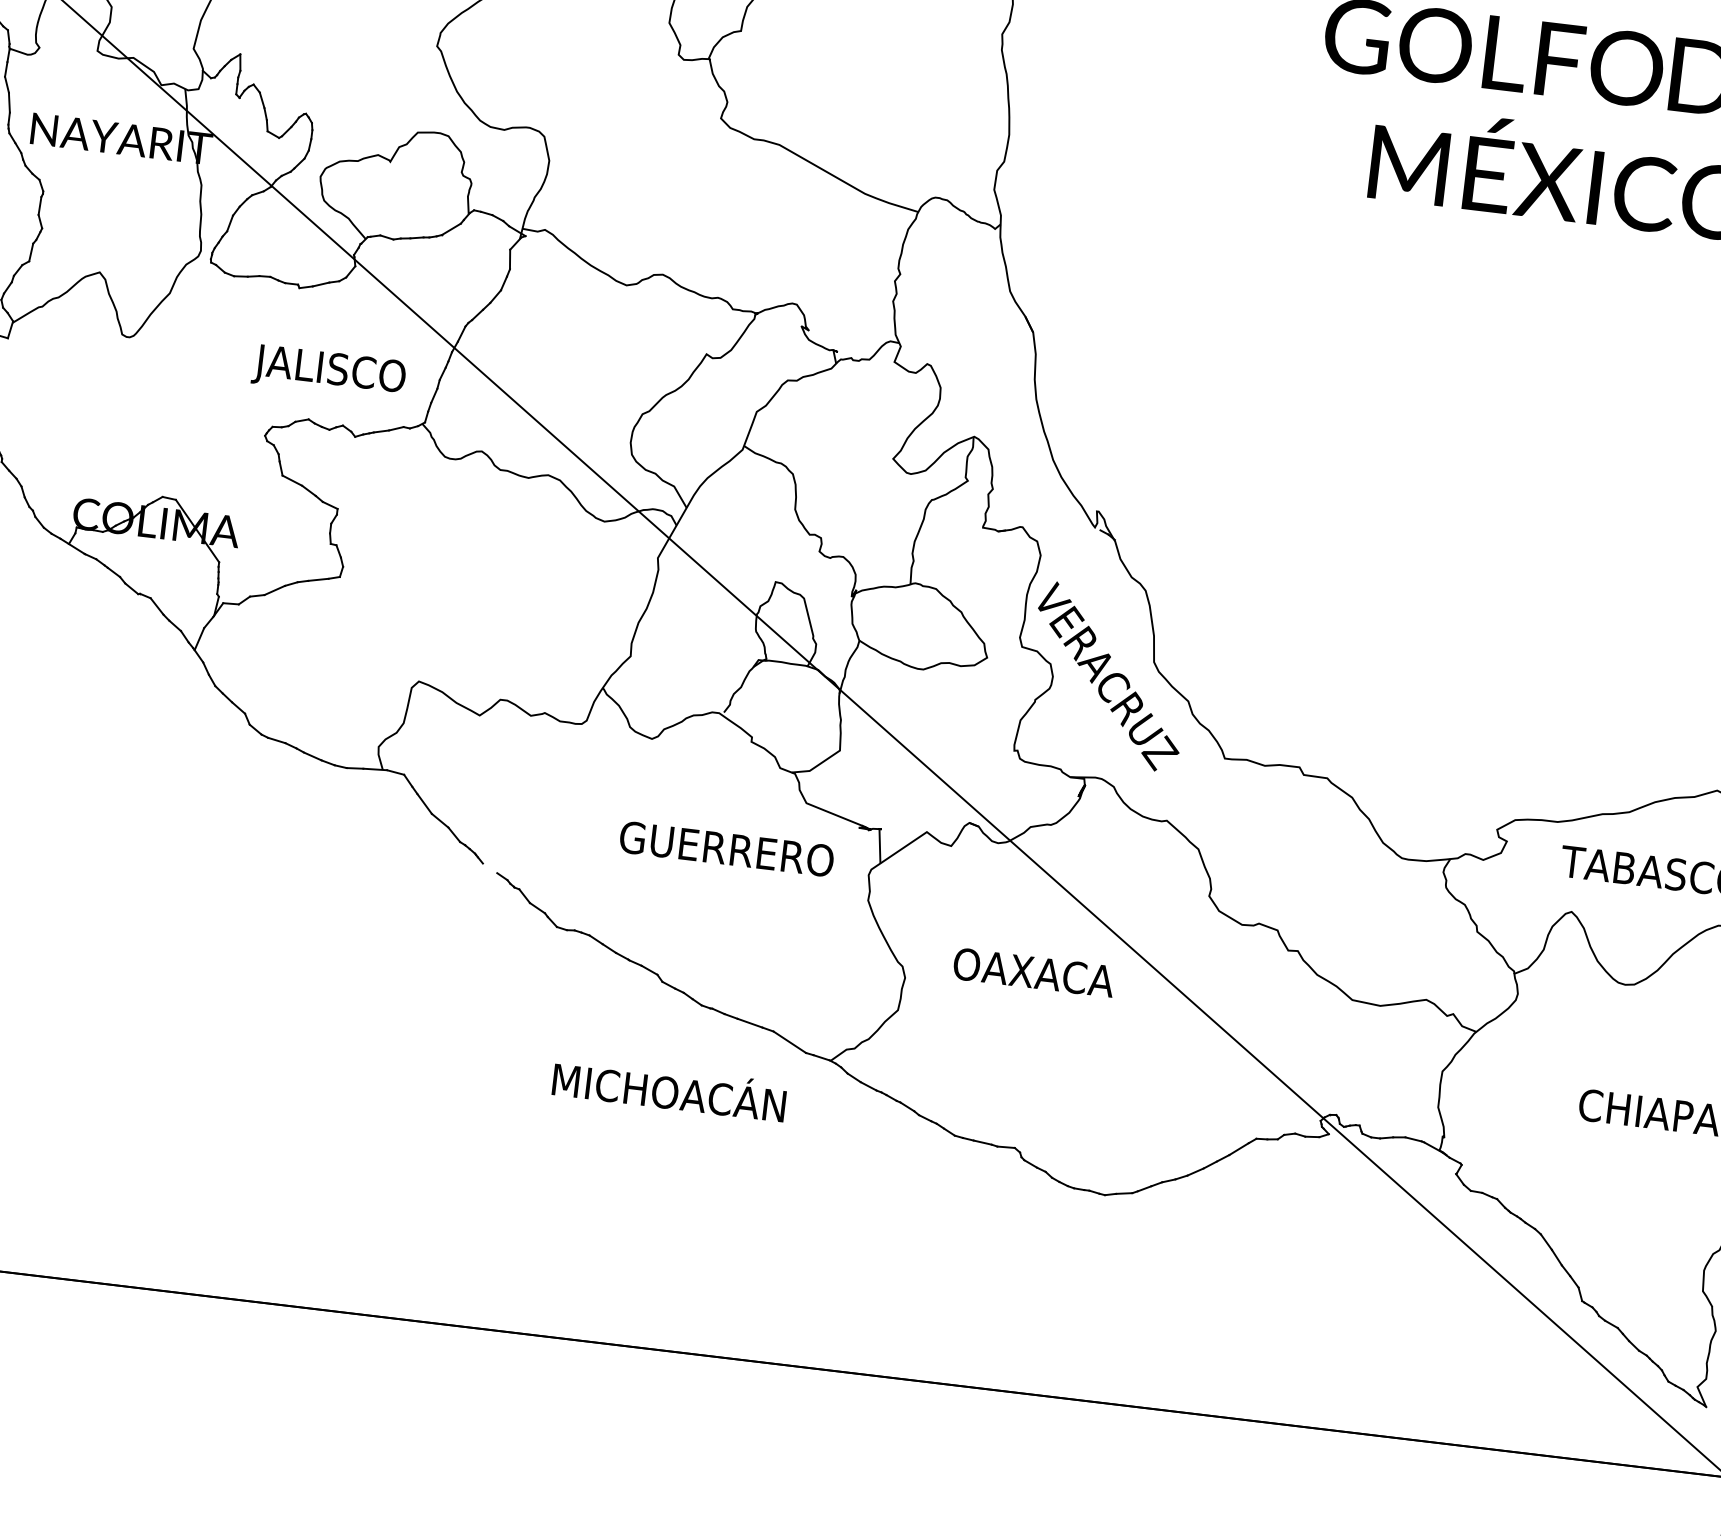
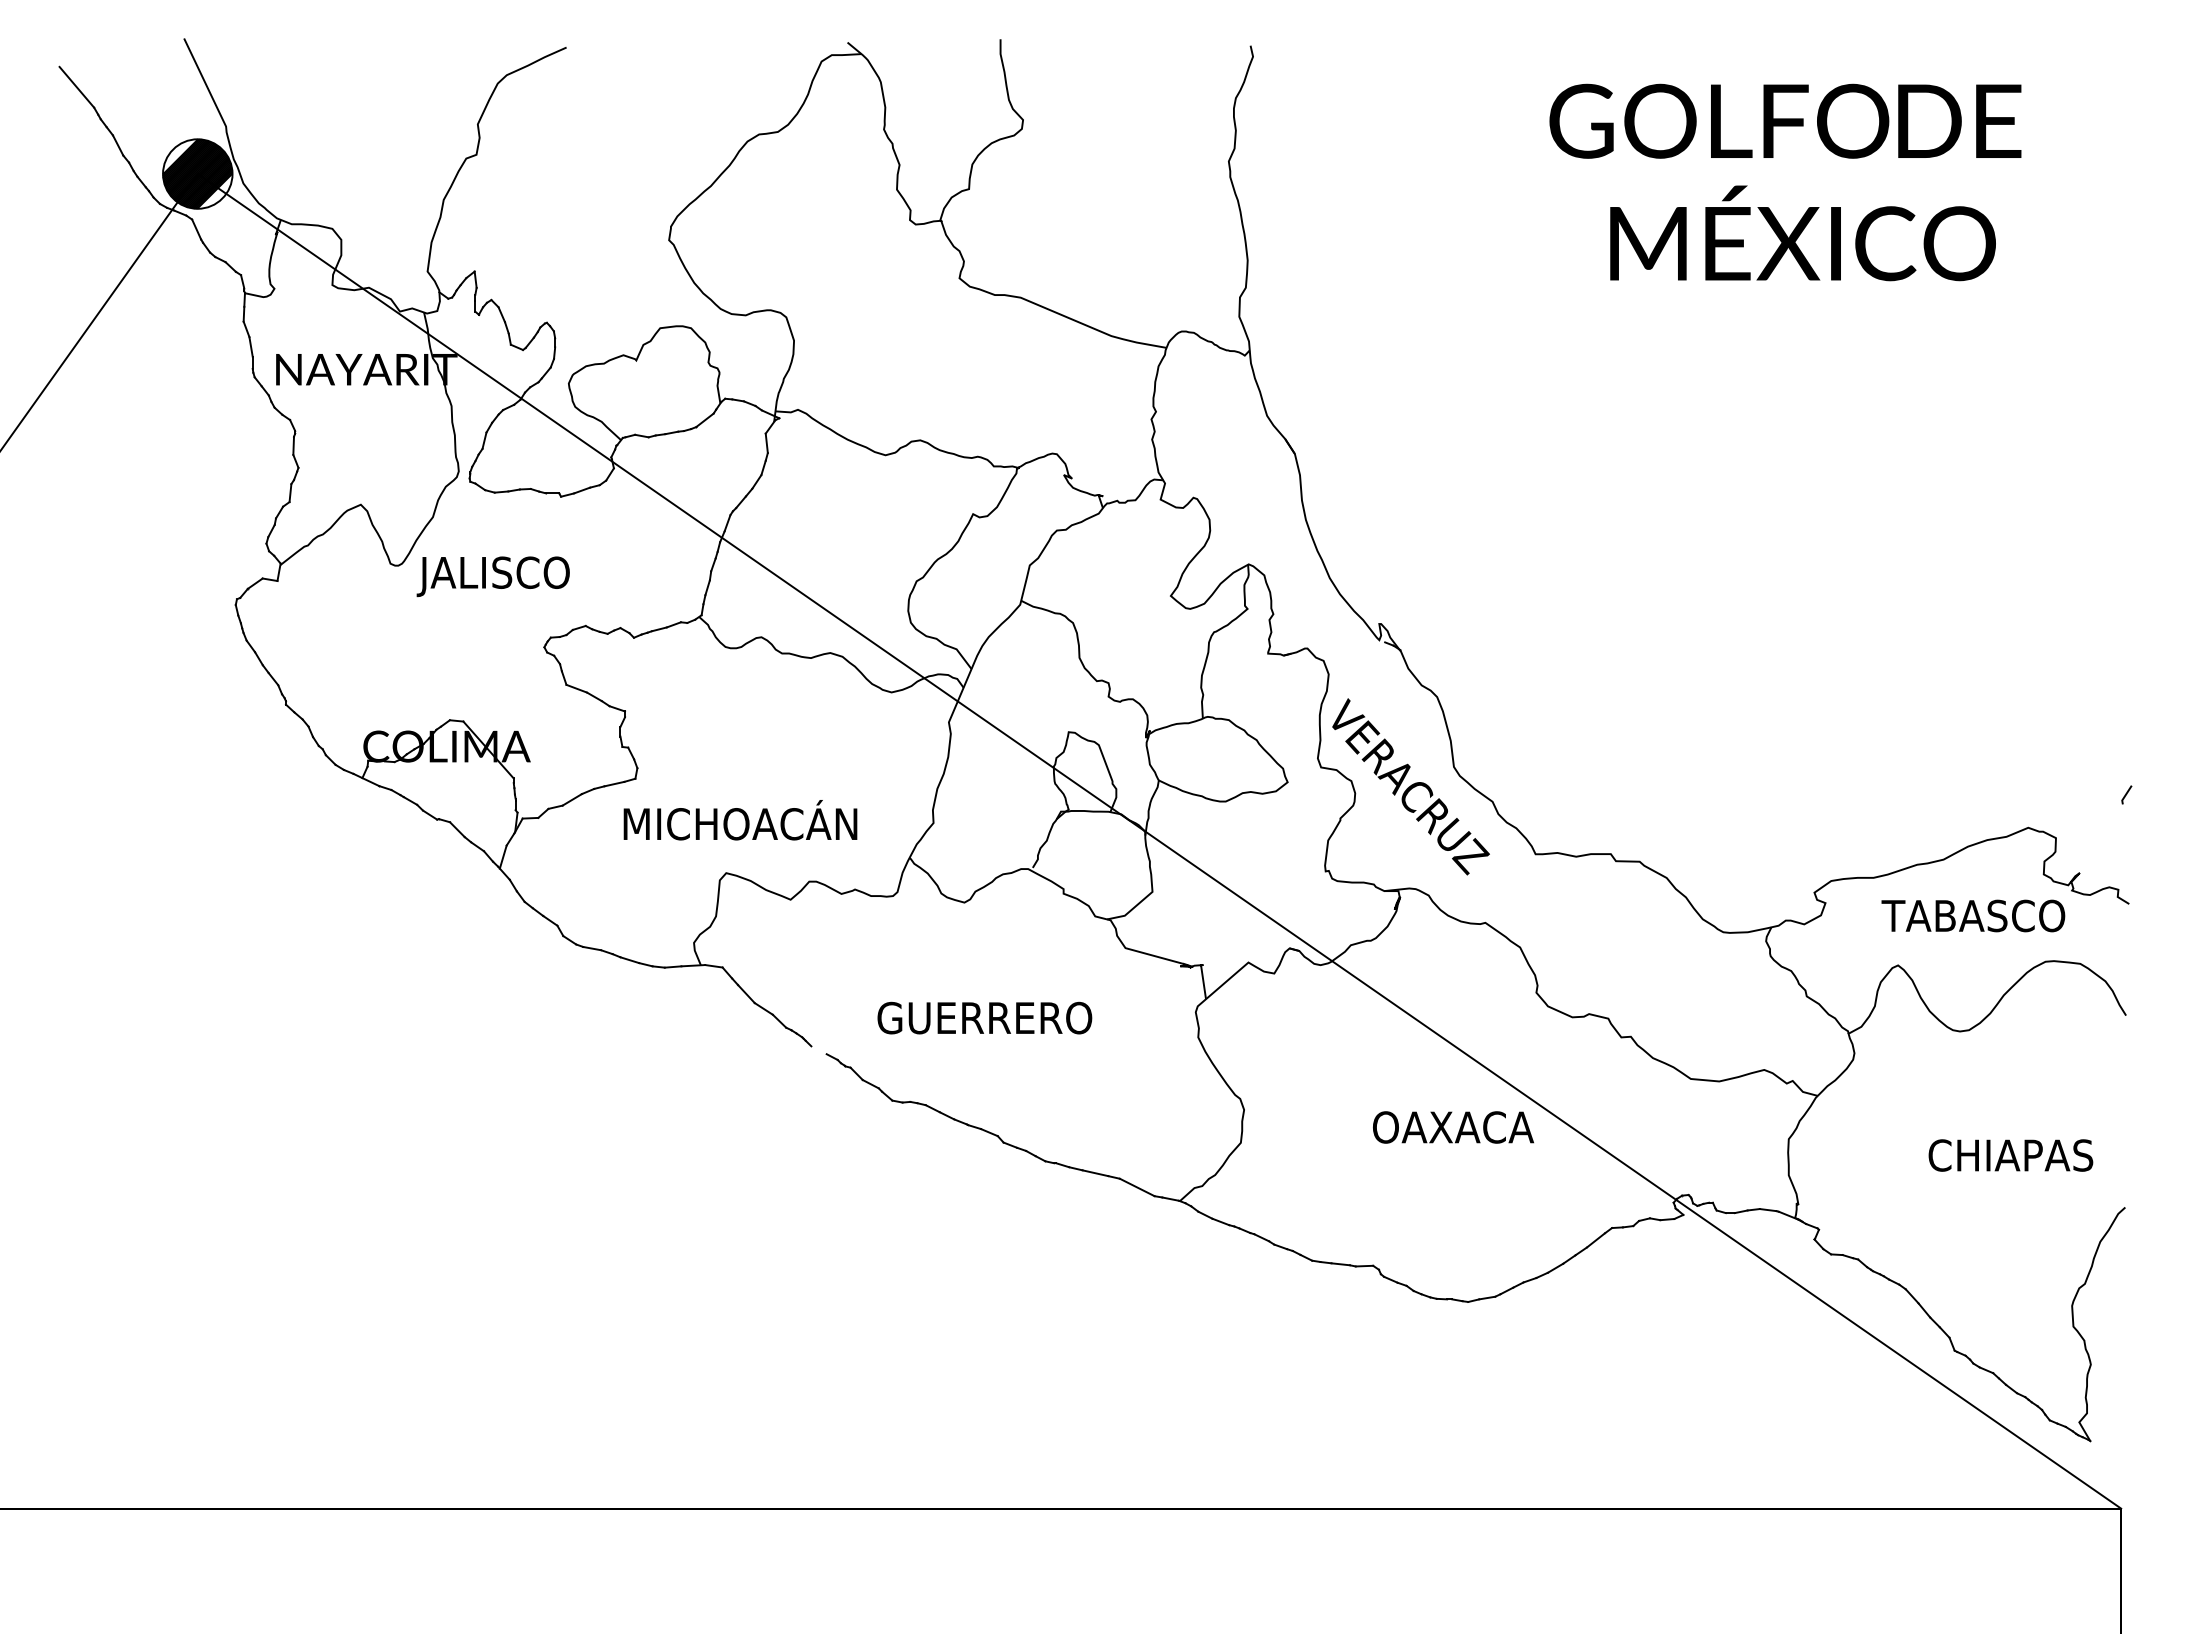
text: (328, 371) -> (492, 576), moved
text: (726, 848) -> (984, 1017), moved
text: (1034, 972) -> (1453, 1127), moved
text: (669, 1089) -> (740, 820), moved

